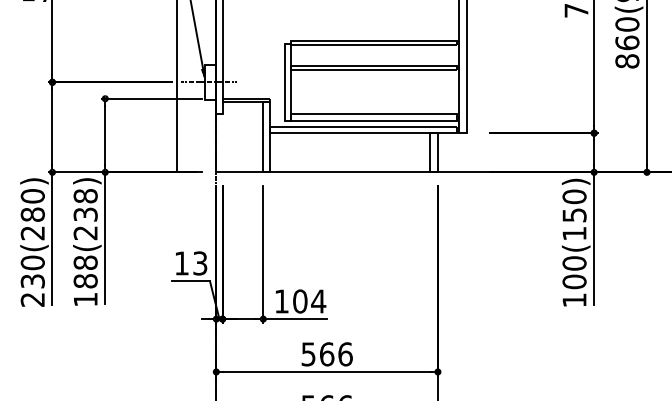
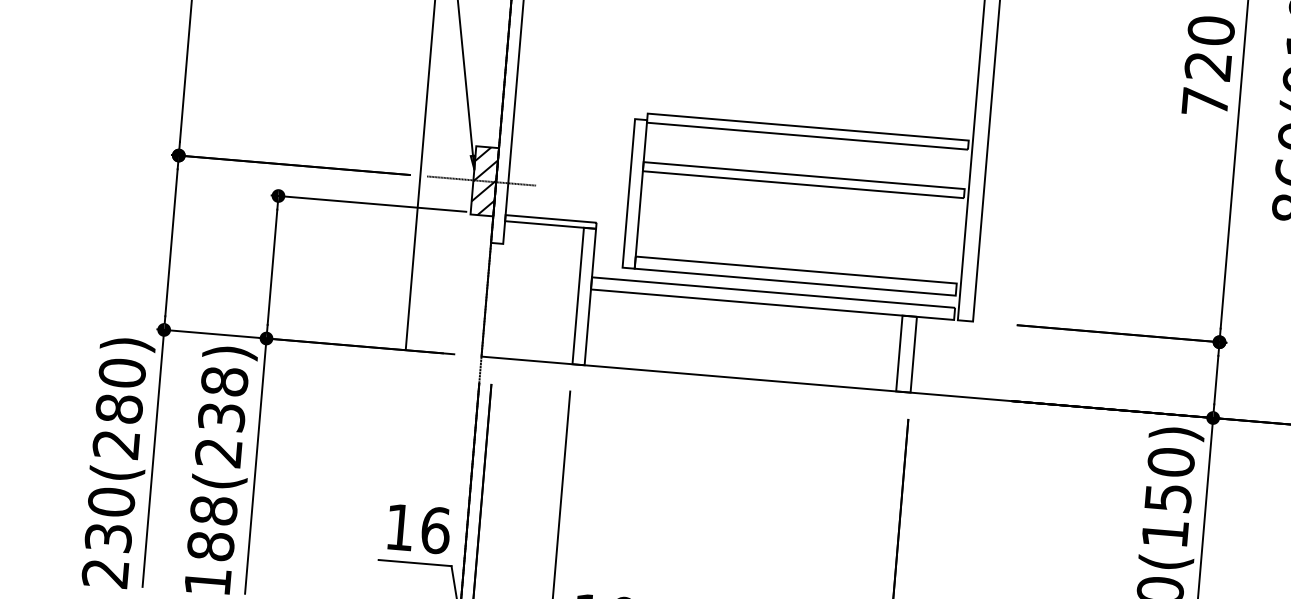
hatch: (210, 81) -> (485, 179), added
text: (200, 263) -> (436, 530), 13 -> 16

